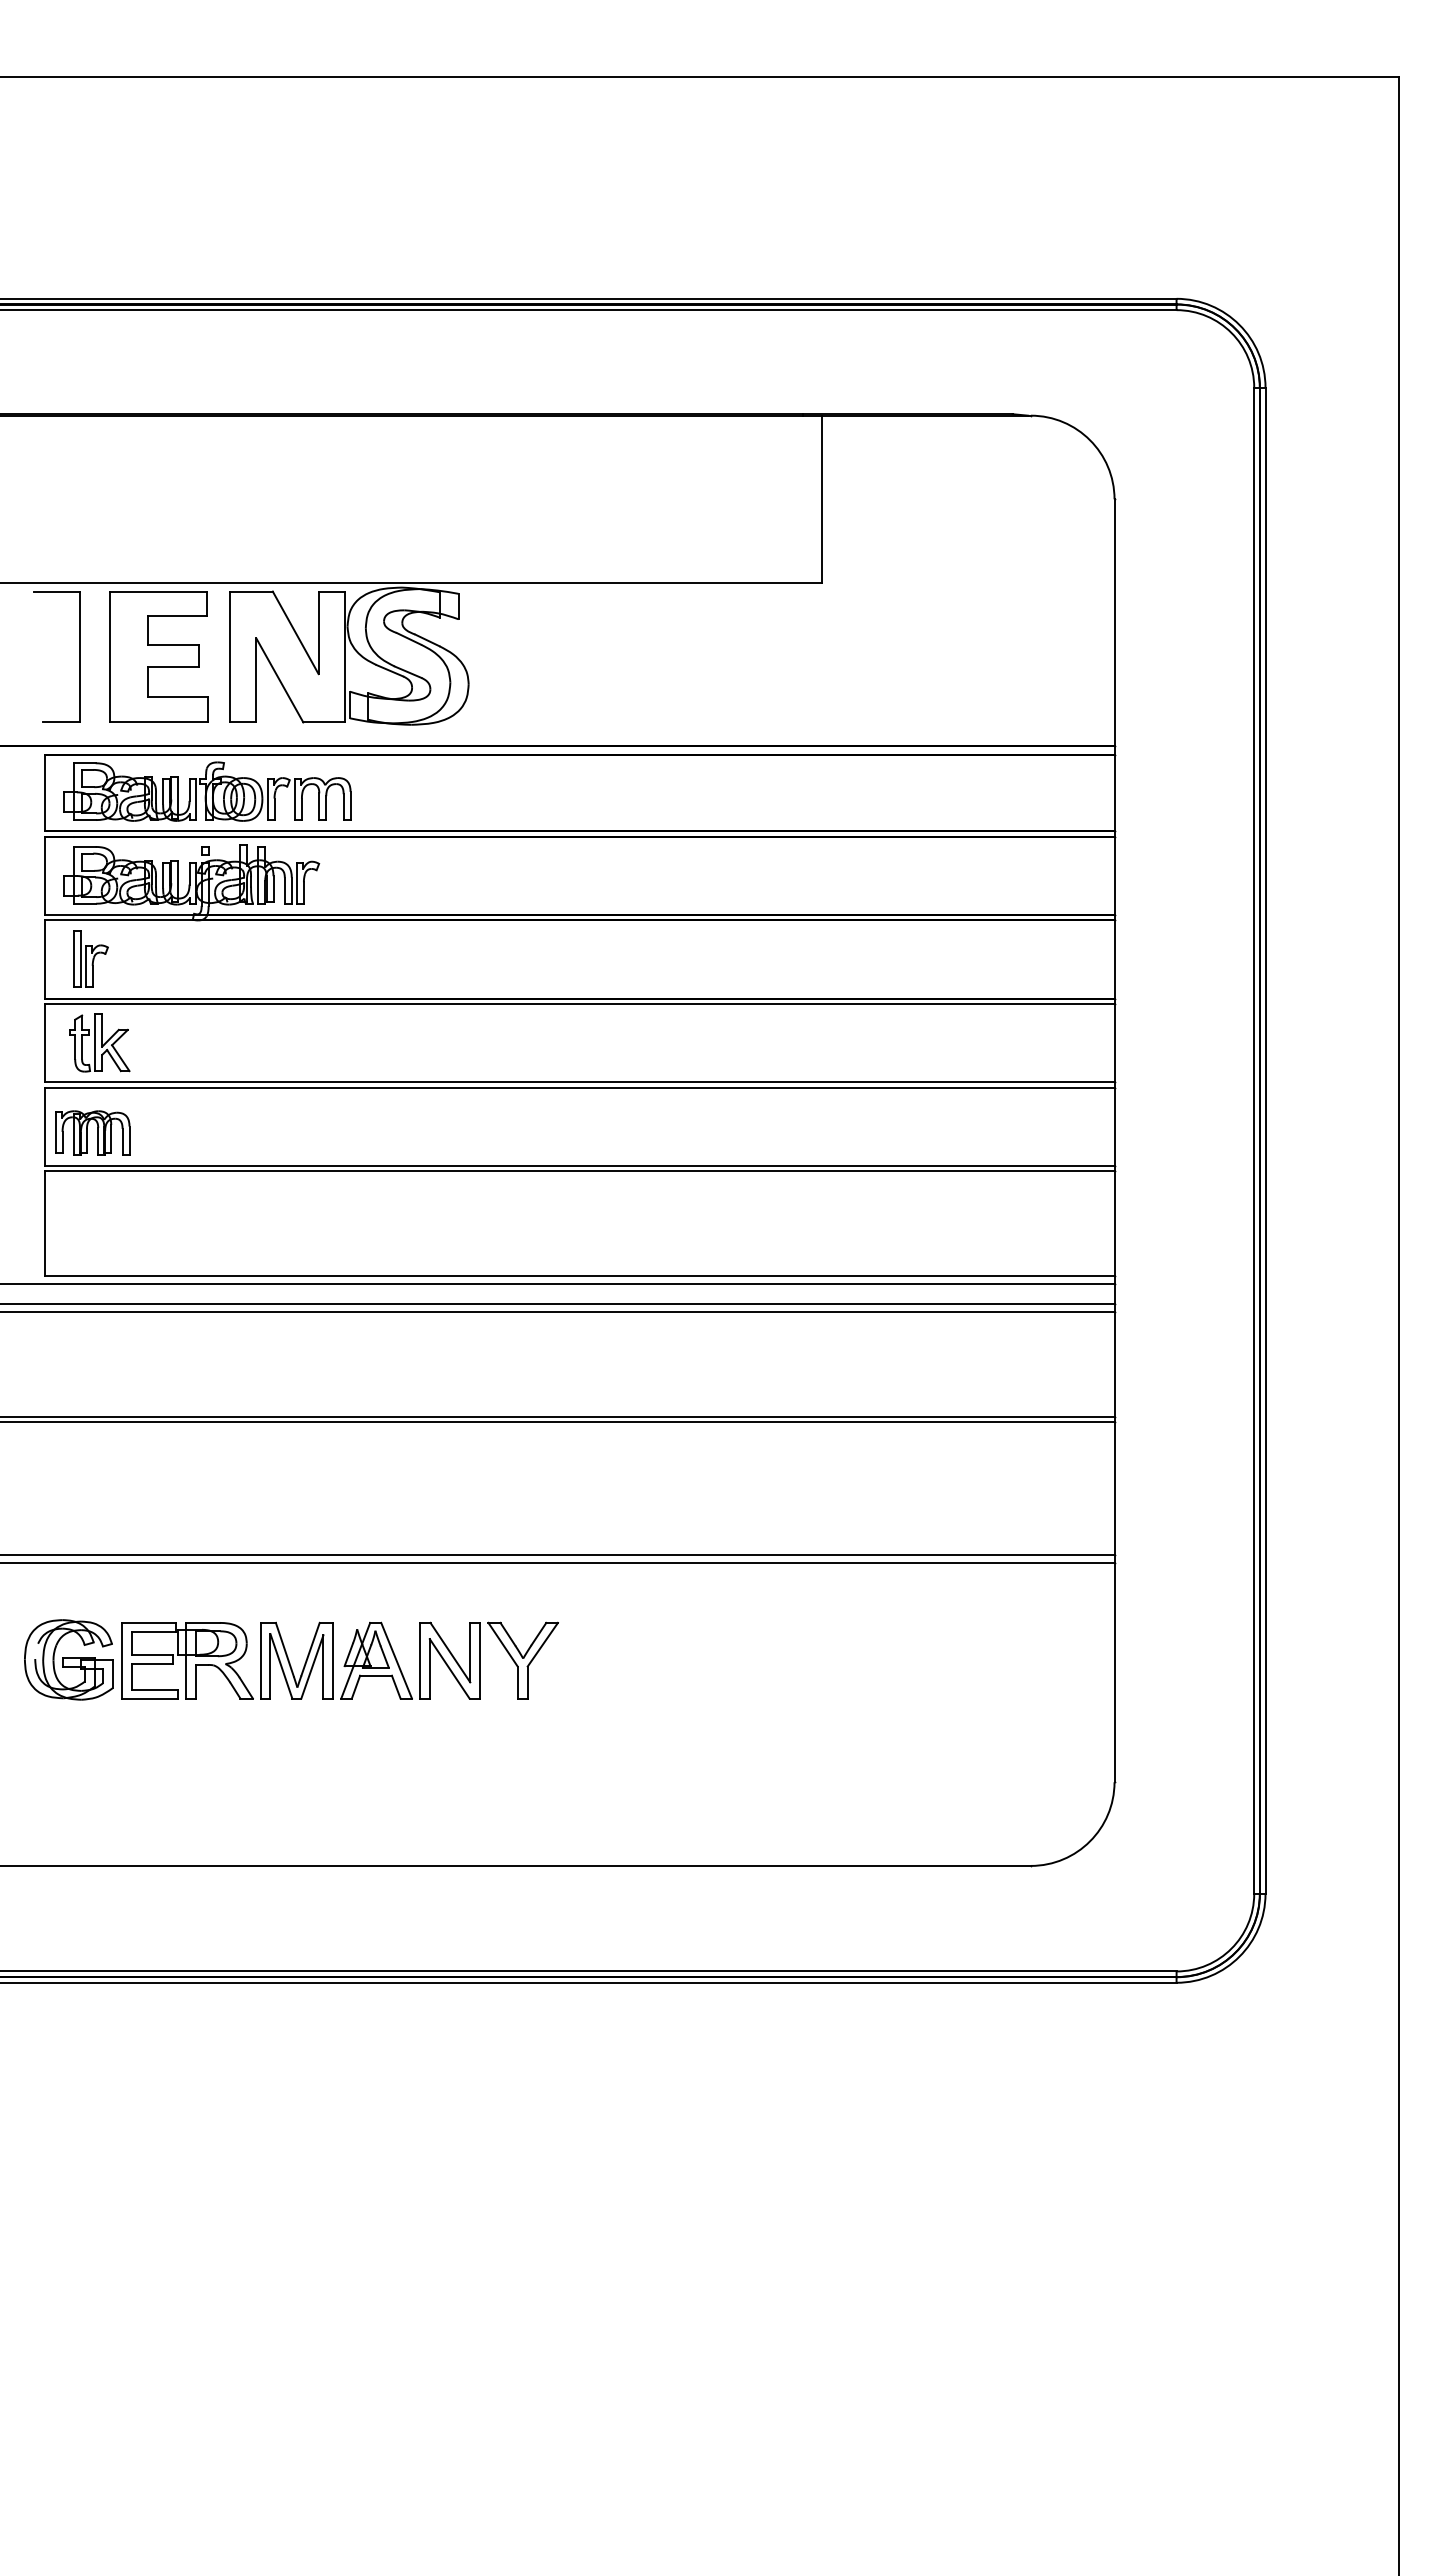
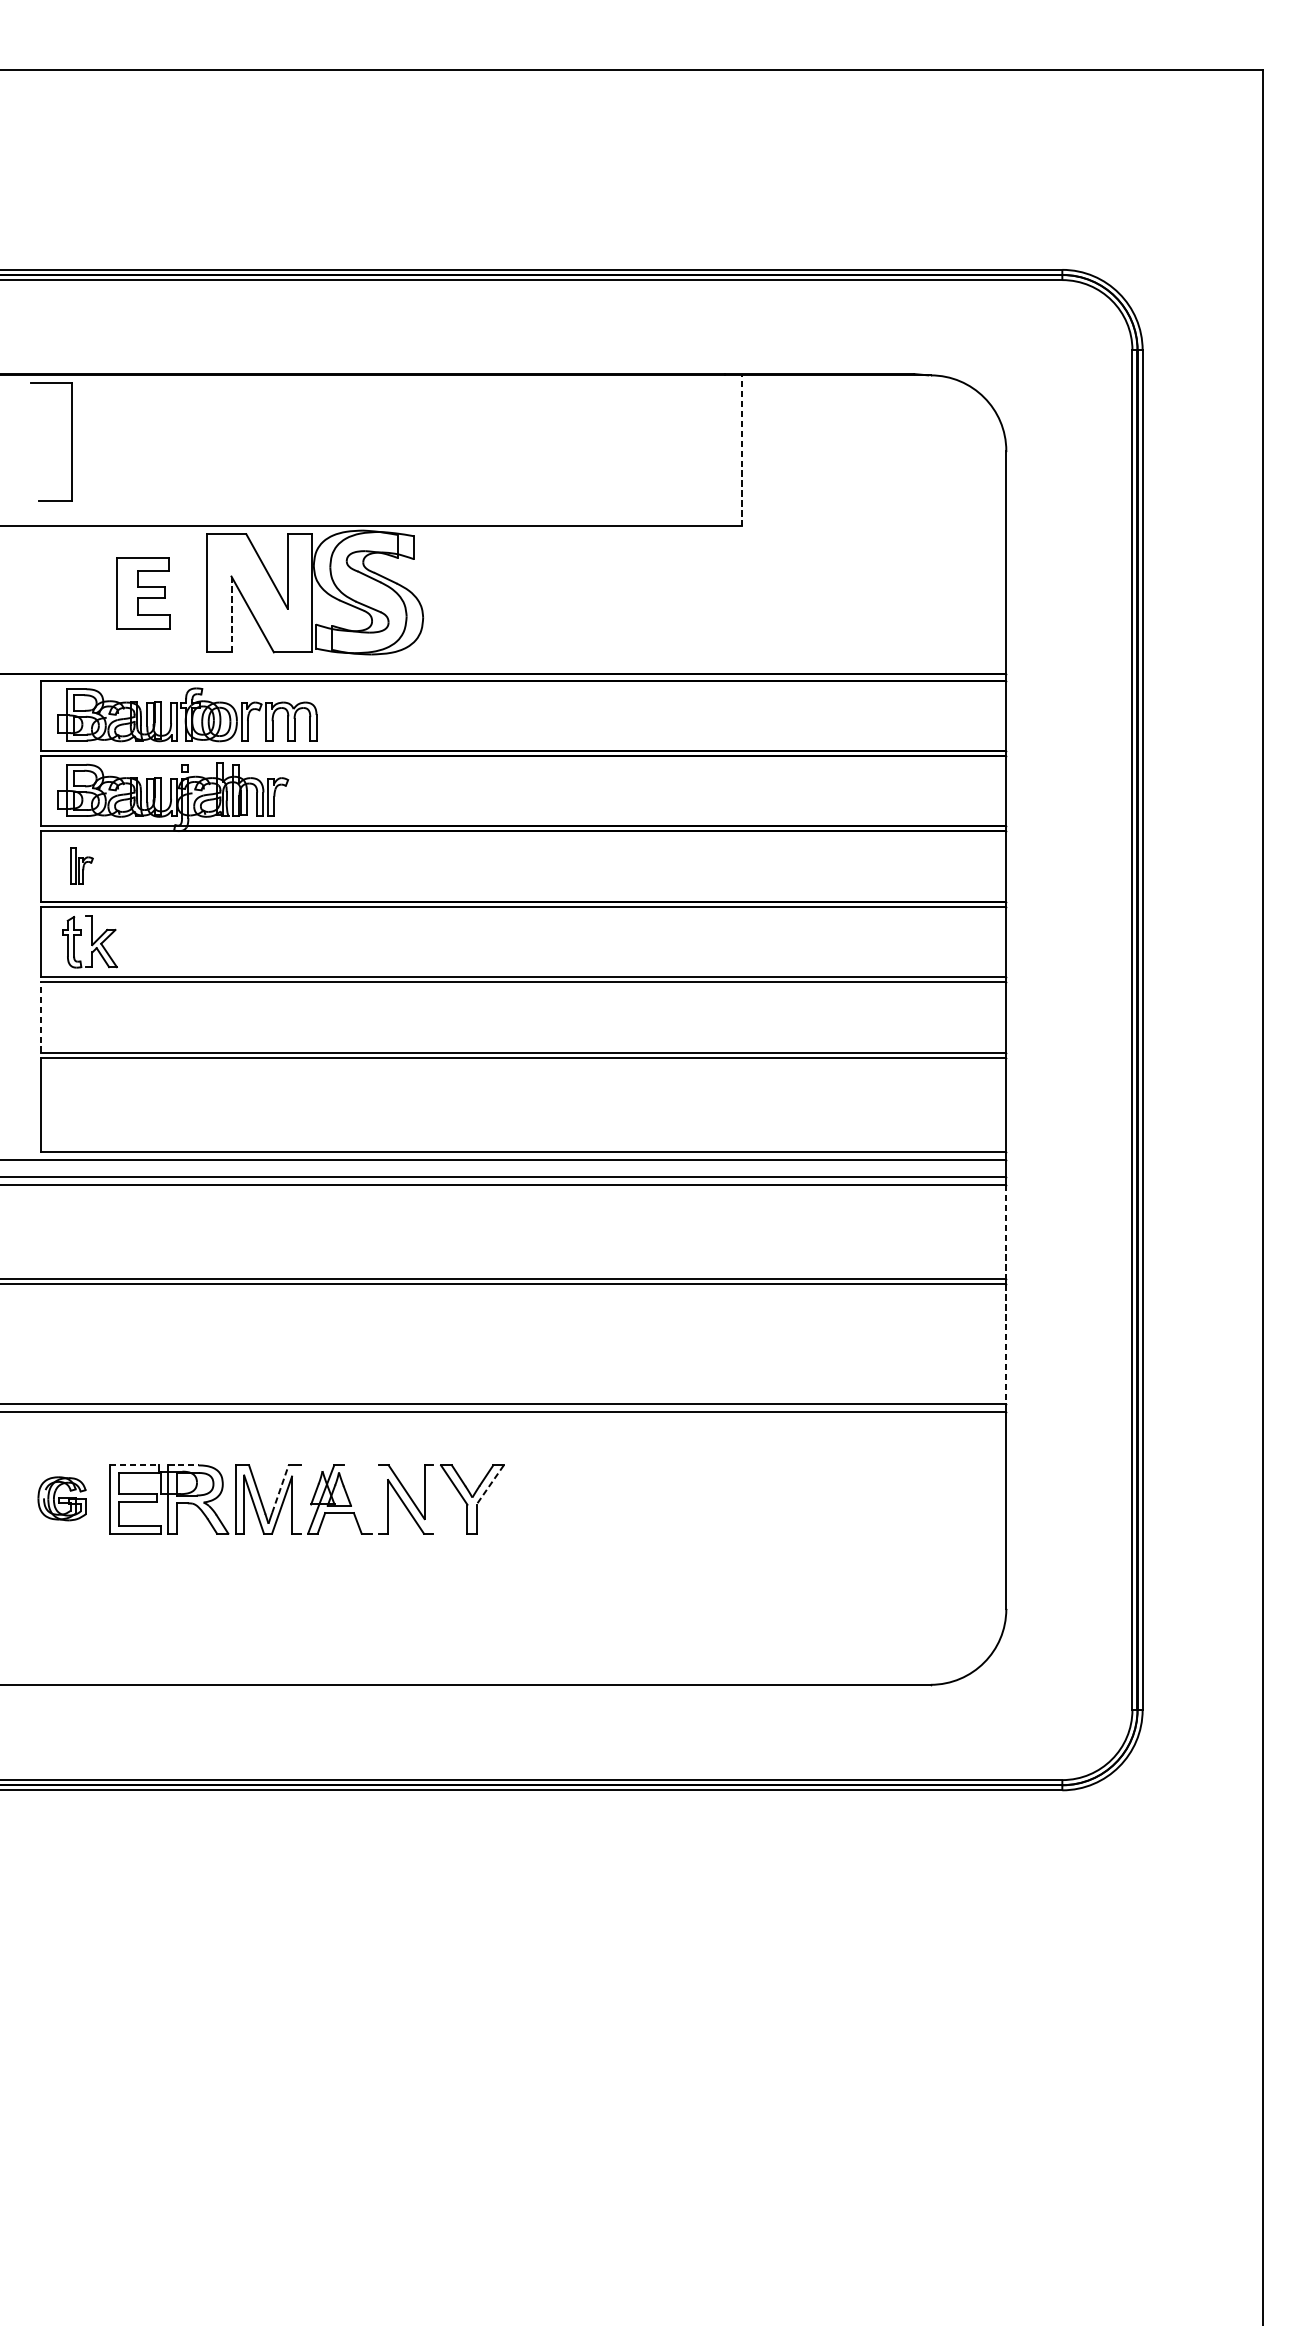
line: (821, 499) -> (741, 451), solid -> dashed
part: (79, 656) -> (71, 441), moved
part: (158, 656) -> (143, 592), size x0.6
line: (256, 680) -> (231, 614), solid -> dashed
part: (90, 958) -> (81, 865), size x0.7
line: (95, 1042) -> (86, 941), removed
line: (44, 1126) -> (40, 1017), solid -> dashed
part: (92, 1132) -> (83, 1022), removed
line: (1114, 1365) -> (1006, 1232), solid -> dashed
line: (1114, 1489) -> (1006, 1344), solid -> dashed
line: (149, 1622) -> (134, 1465), solid -> dashed
line: (203, 1622) -> (183, 1465), solid -> dashed
line: (542, 1644) -> (489, 1484), solid -> dashed
line: (310, 1649) -> (280, 1489), solid -> dashed
part: (68, 1659) -> (61, 1498), size x0.6
line: (333, 1660) -> (301, 1499), removed
line: (396, 1660) -> (358, 1499), removed
line: (420, 1660) -> (379, 1499), removed
line: (479, 1660) -> (432, 1499), removed

